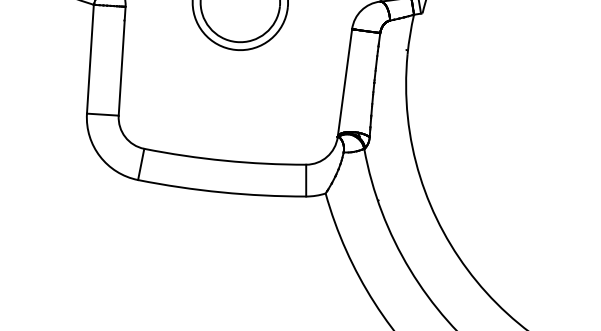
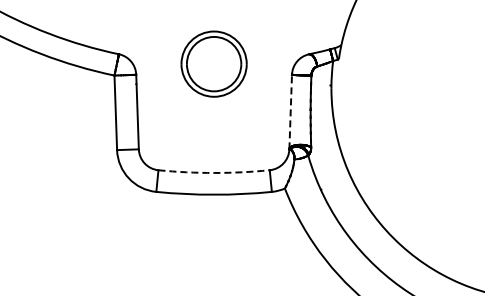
line: (344, 82) -> (290, 111), solid -> dashed
arc: (225, 160) -> (214, 172), solid -> dashed

